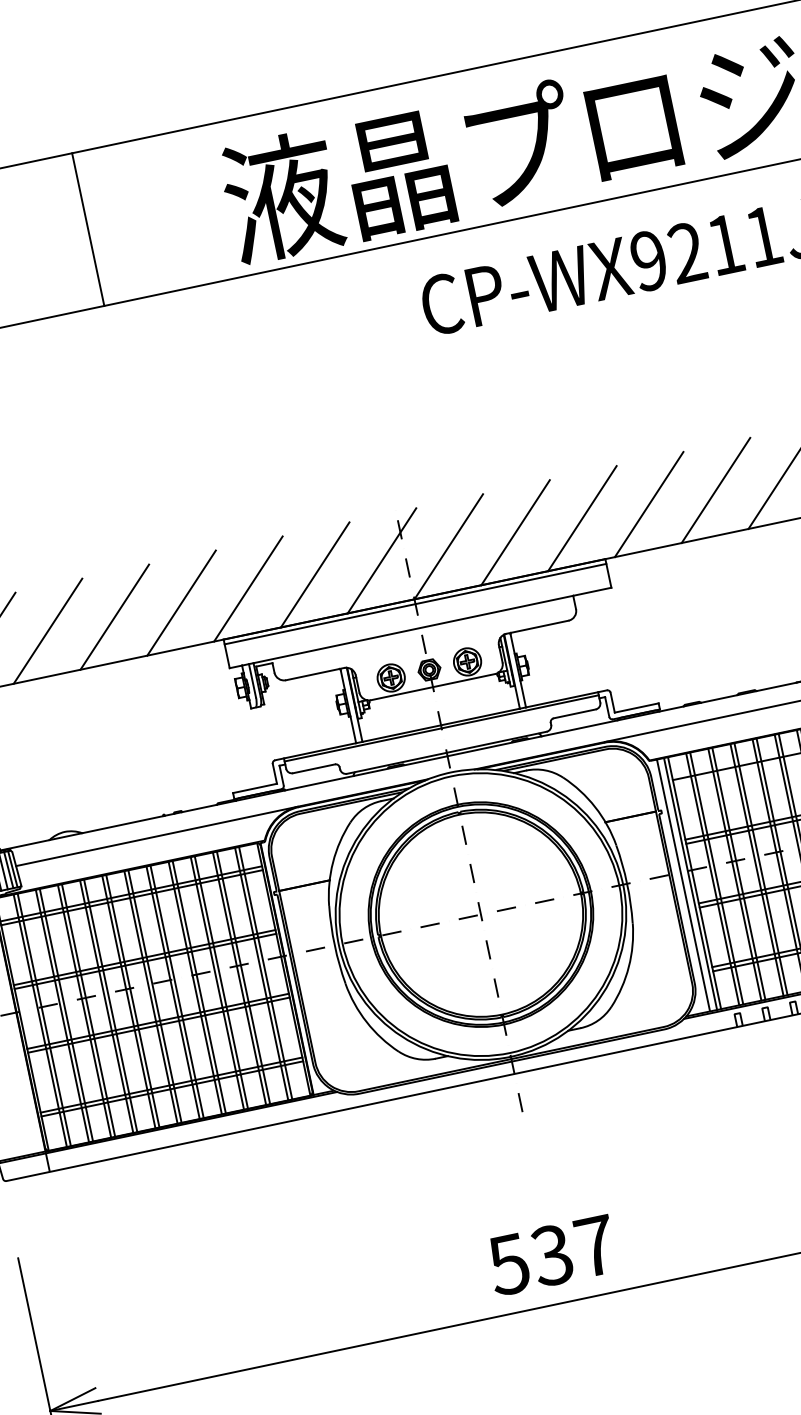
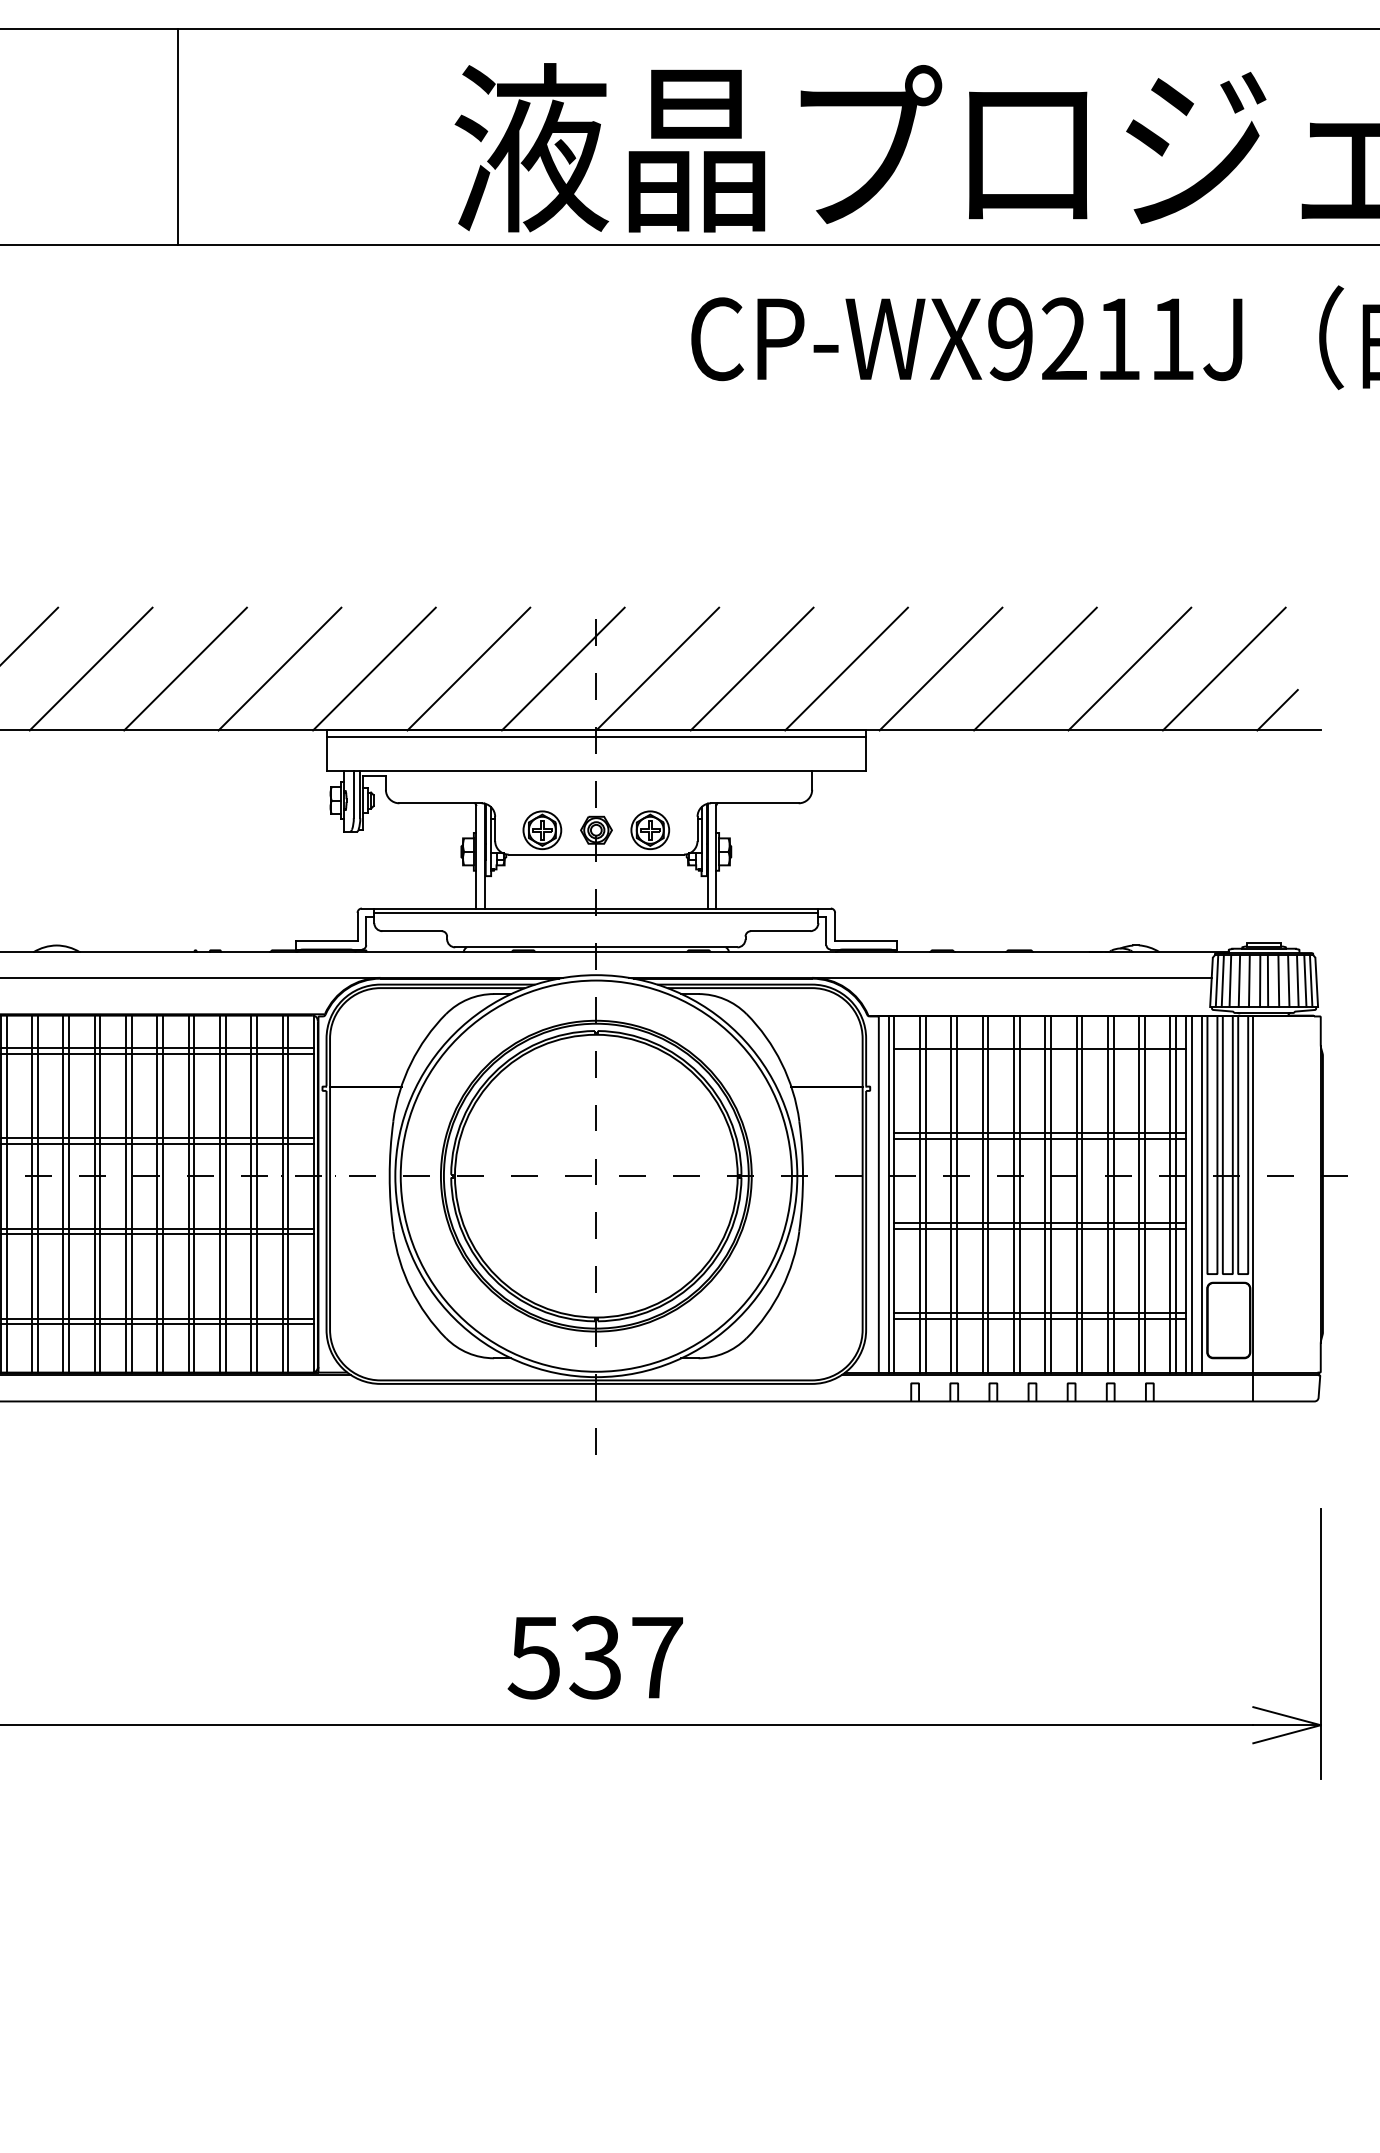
line: (88, 229) -> (178, 136), moved

